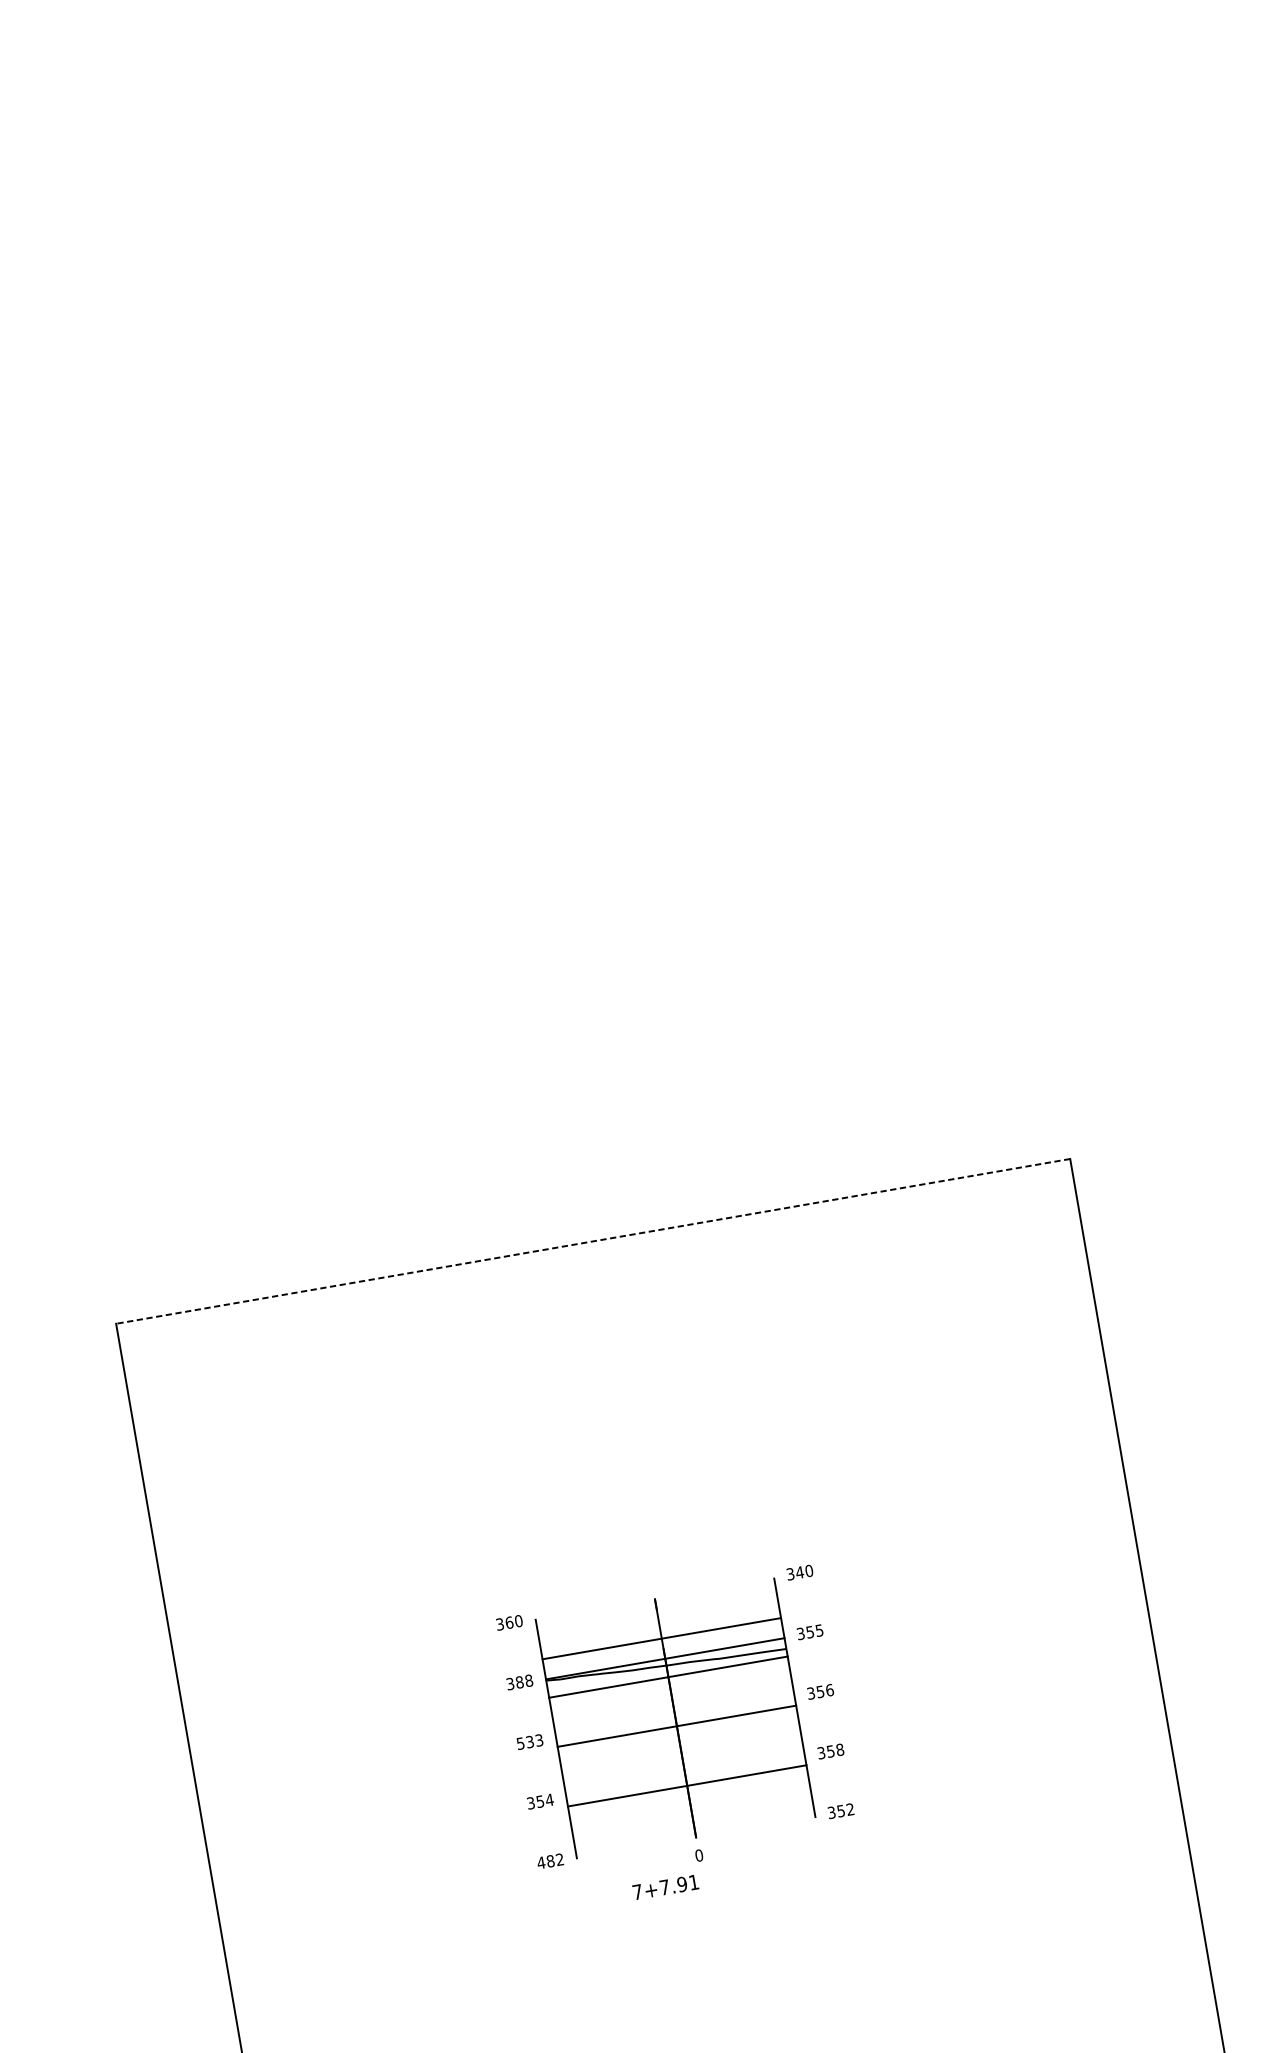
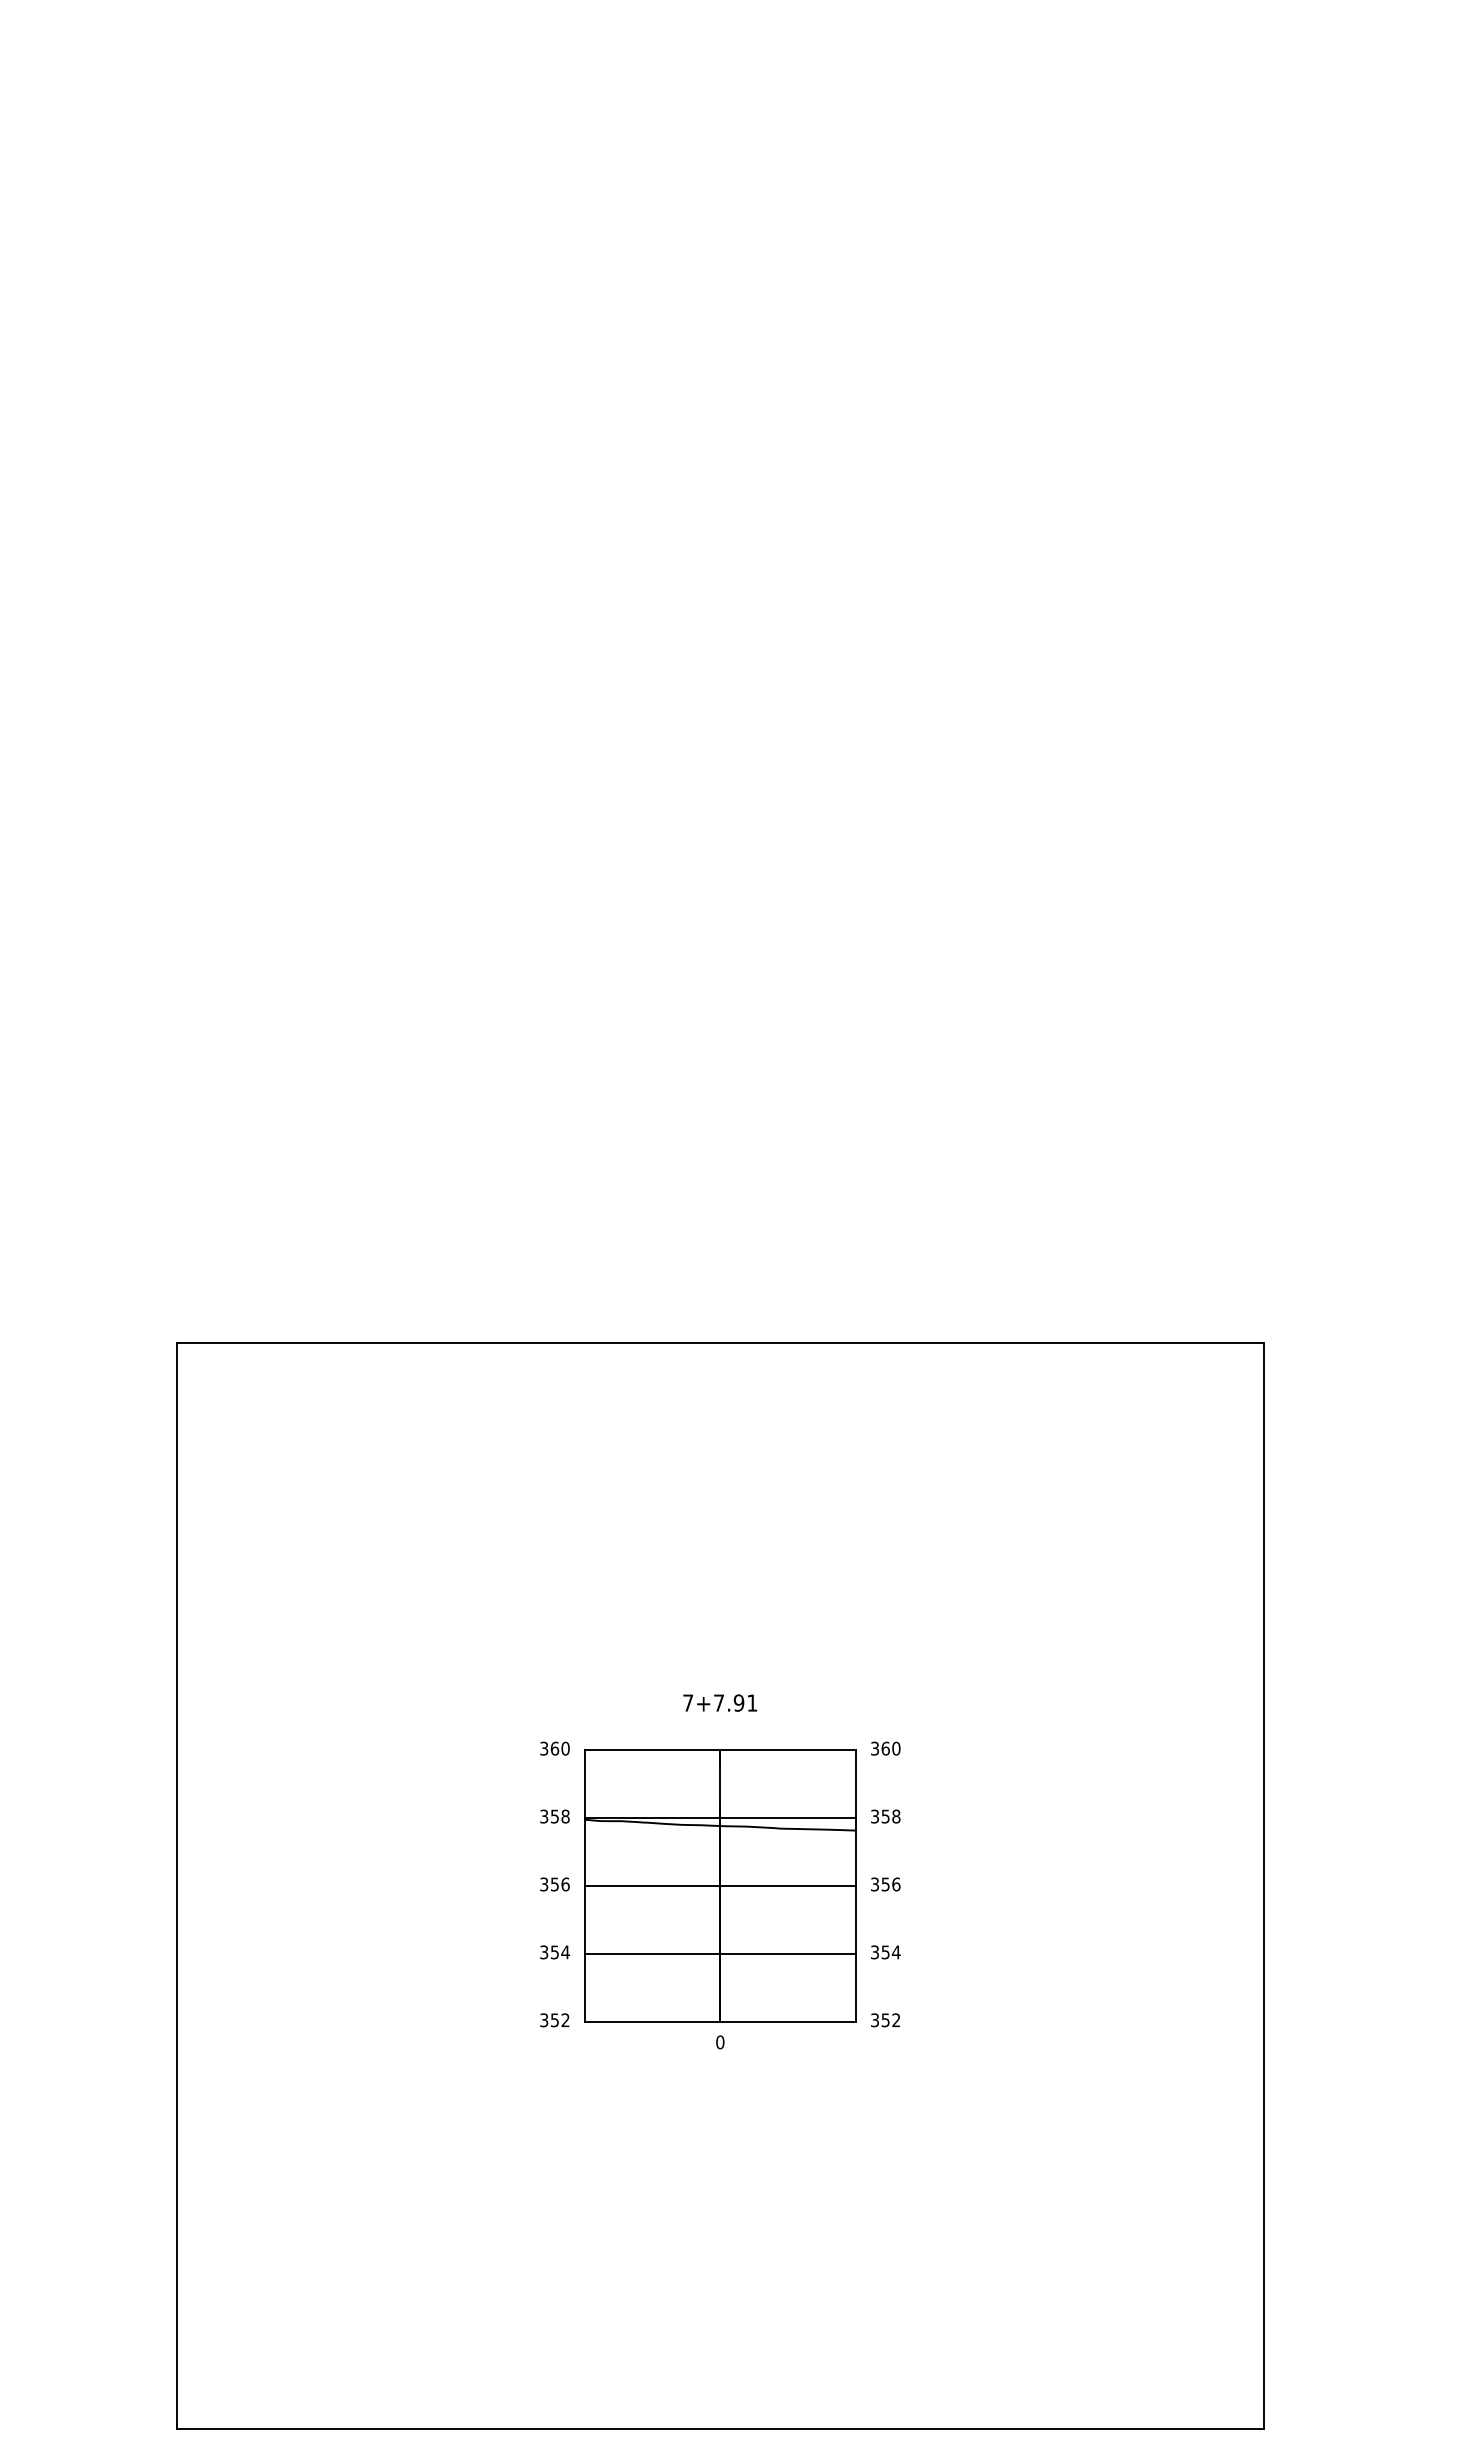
line: (592, 1241) -> (719, 1342), dashed -> solid
text: (799, 1572) -> (885, 1748), 340 -> 360
text: (819, 1630) -> (896, 1816), 355 -> 358
line: (661, 1638) -> (720, 1750), moved
line: (668, 1677) -> (720, 1886), moved
text: (519, 1682) -> (554, 1816), 388 -> 358
line: (677, 1726) -> (720, 1954), moved
text: (529, 1742) -> (554, 1884), 533 -> 356
text: (839, 1750) -> (895, 1952), 358 -> 354
line: (687, 1786) -> (720, 2022), moved
text: (545, 1862) -> (549, 2020), 482 -> 352
text: (665, 1886) -> (720, 1702), moved

